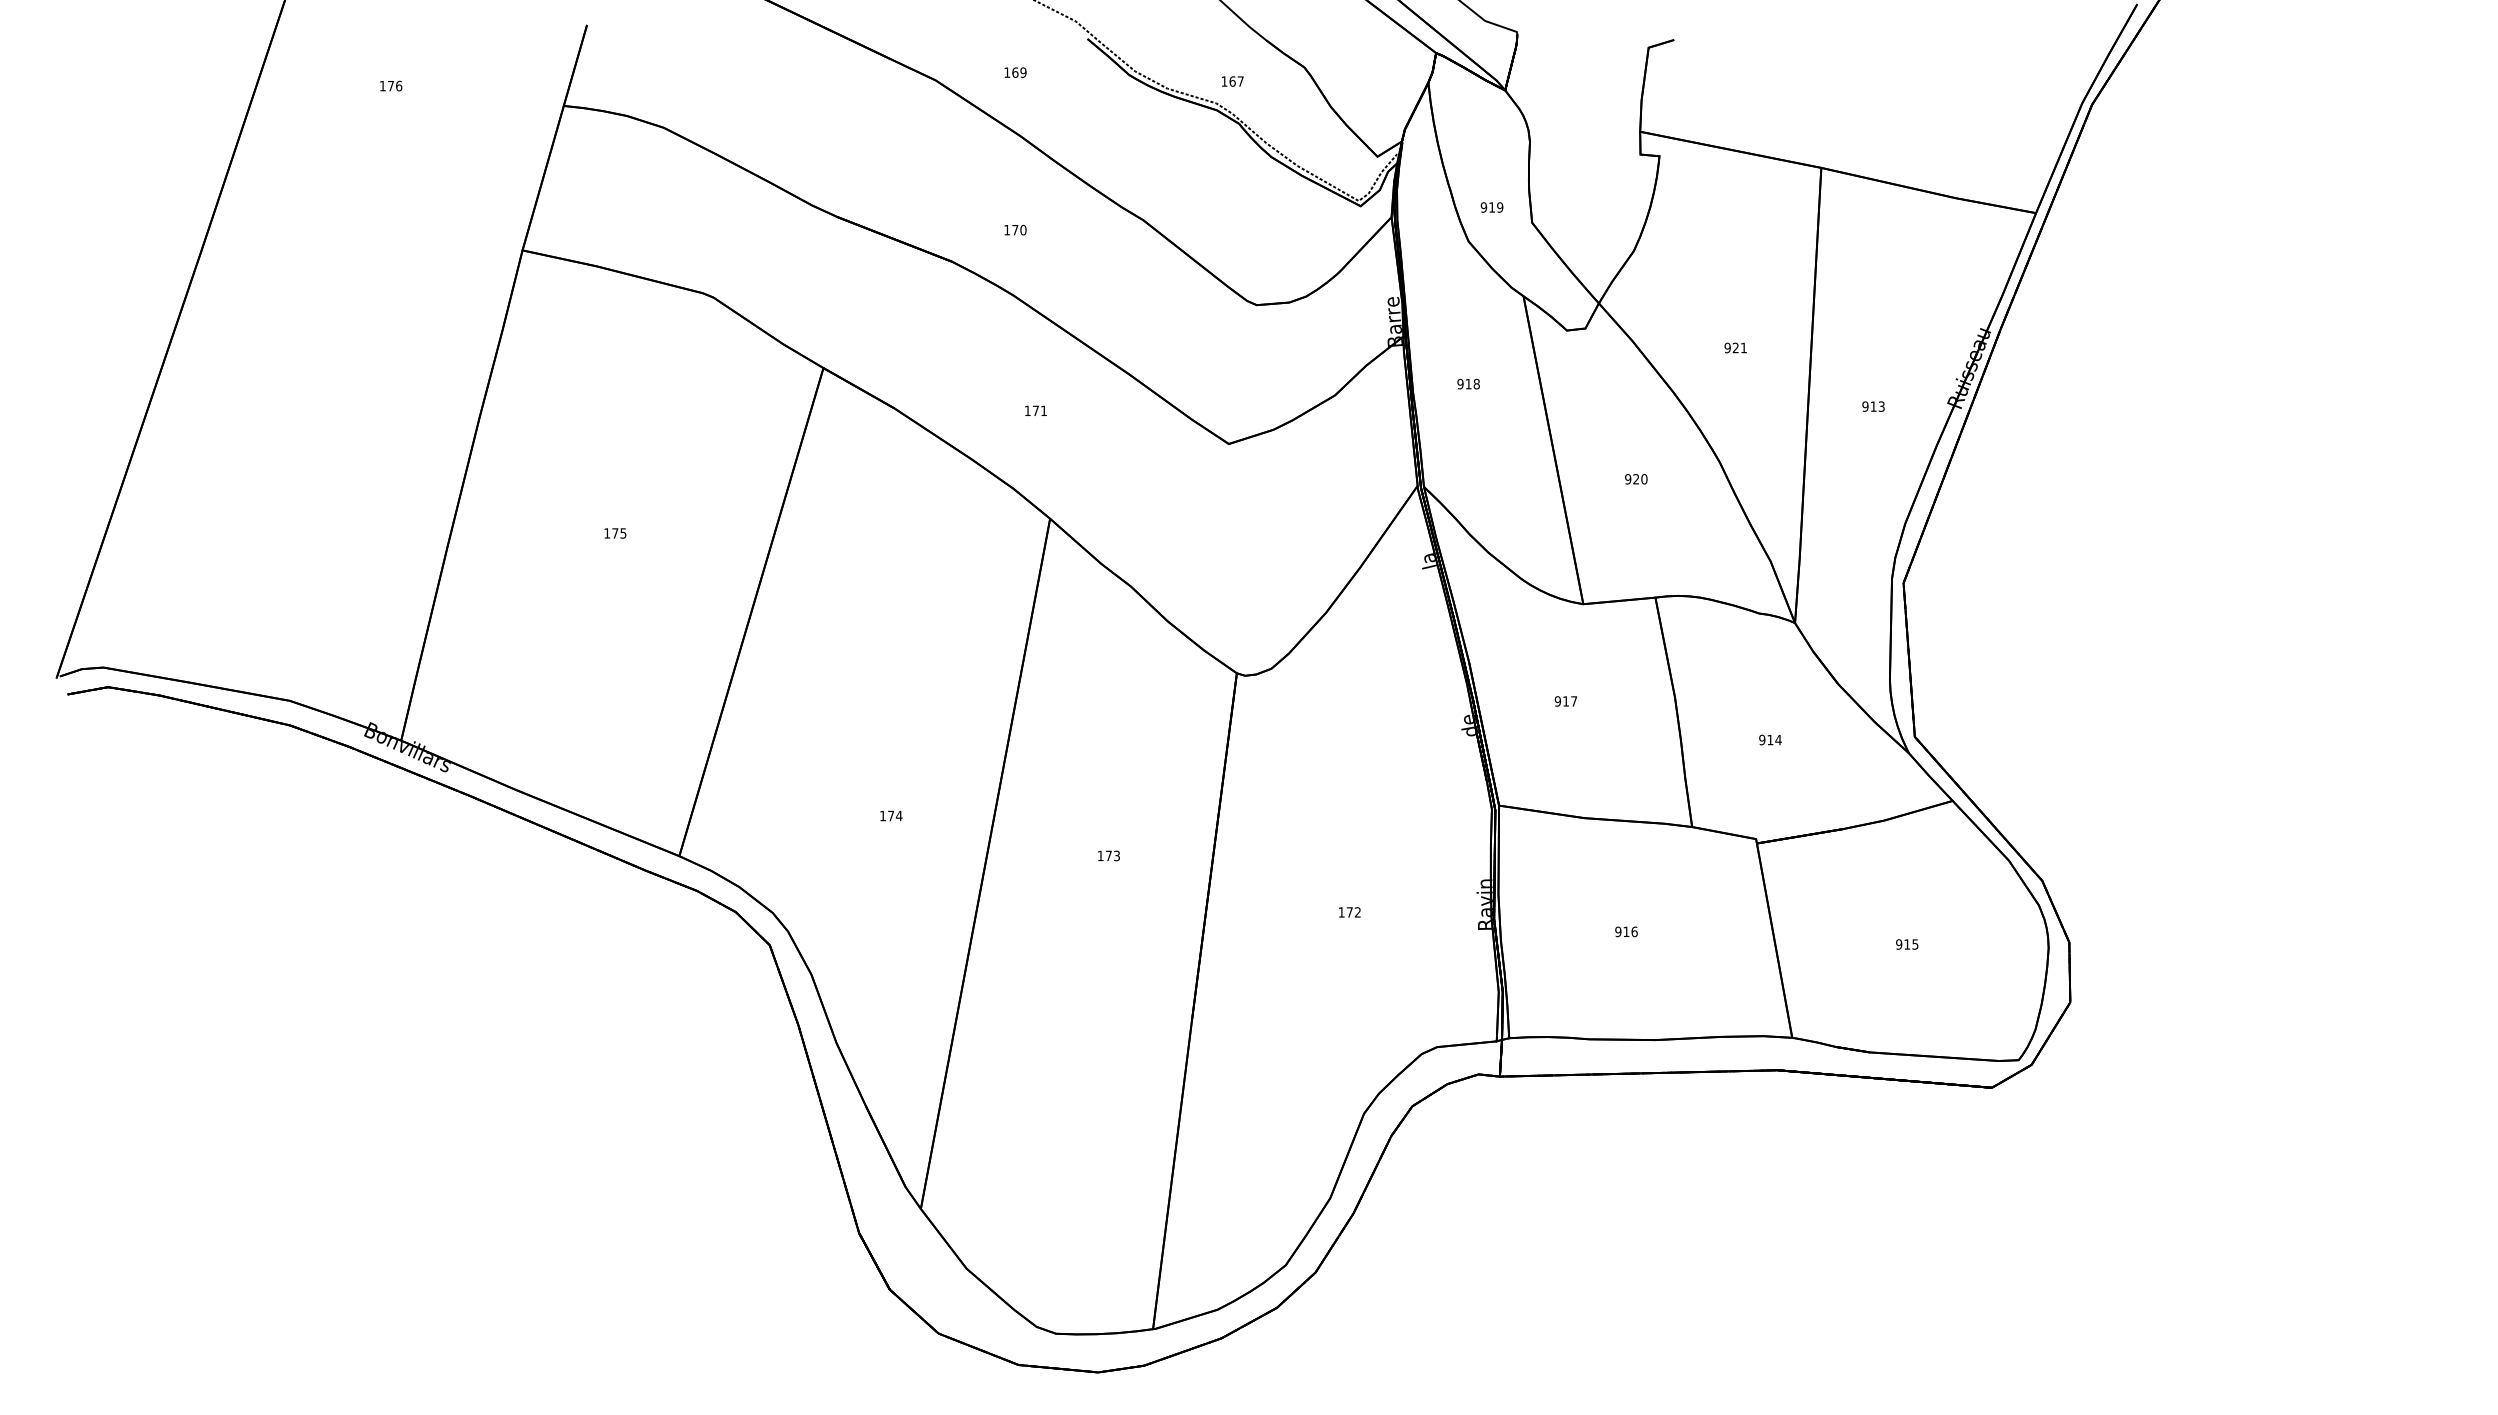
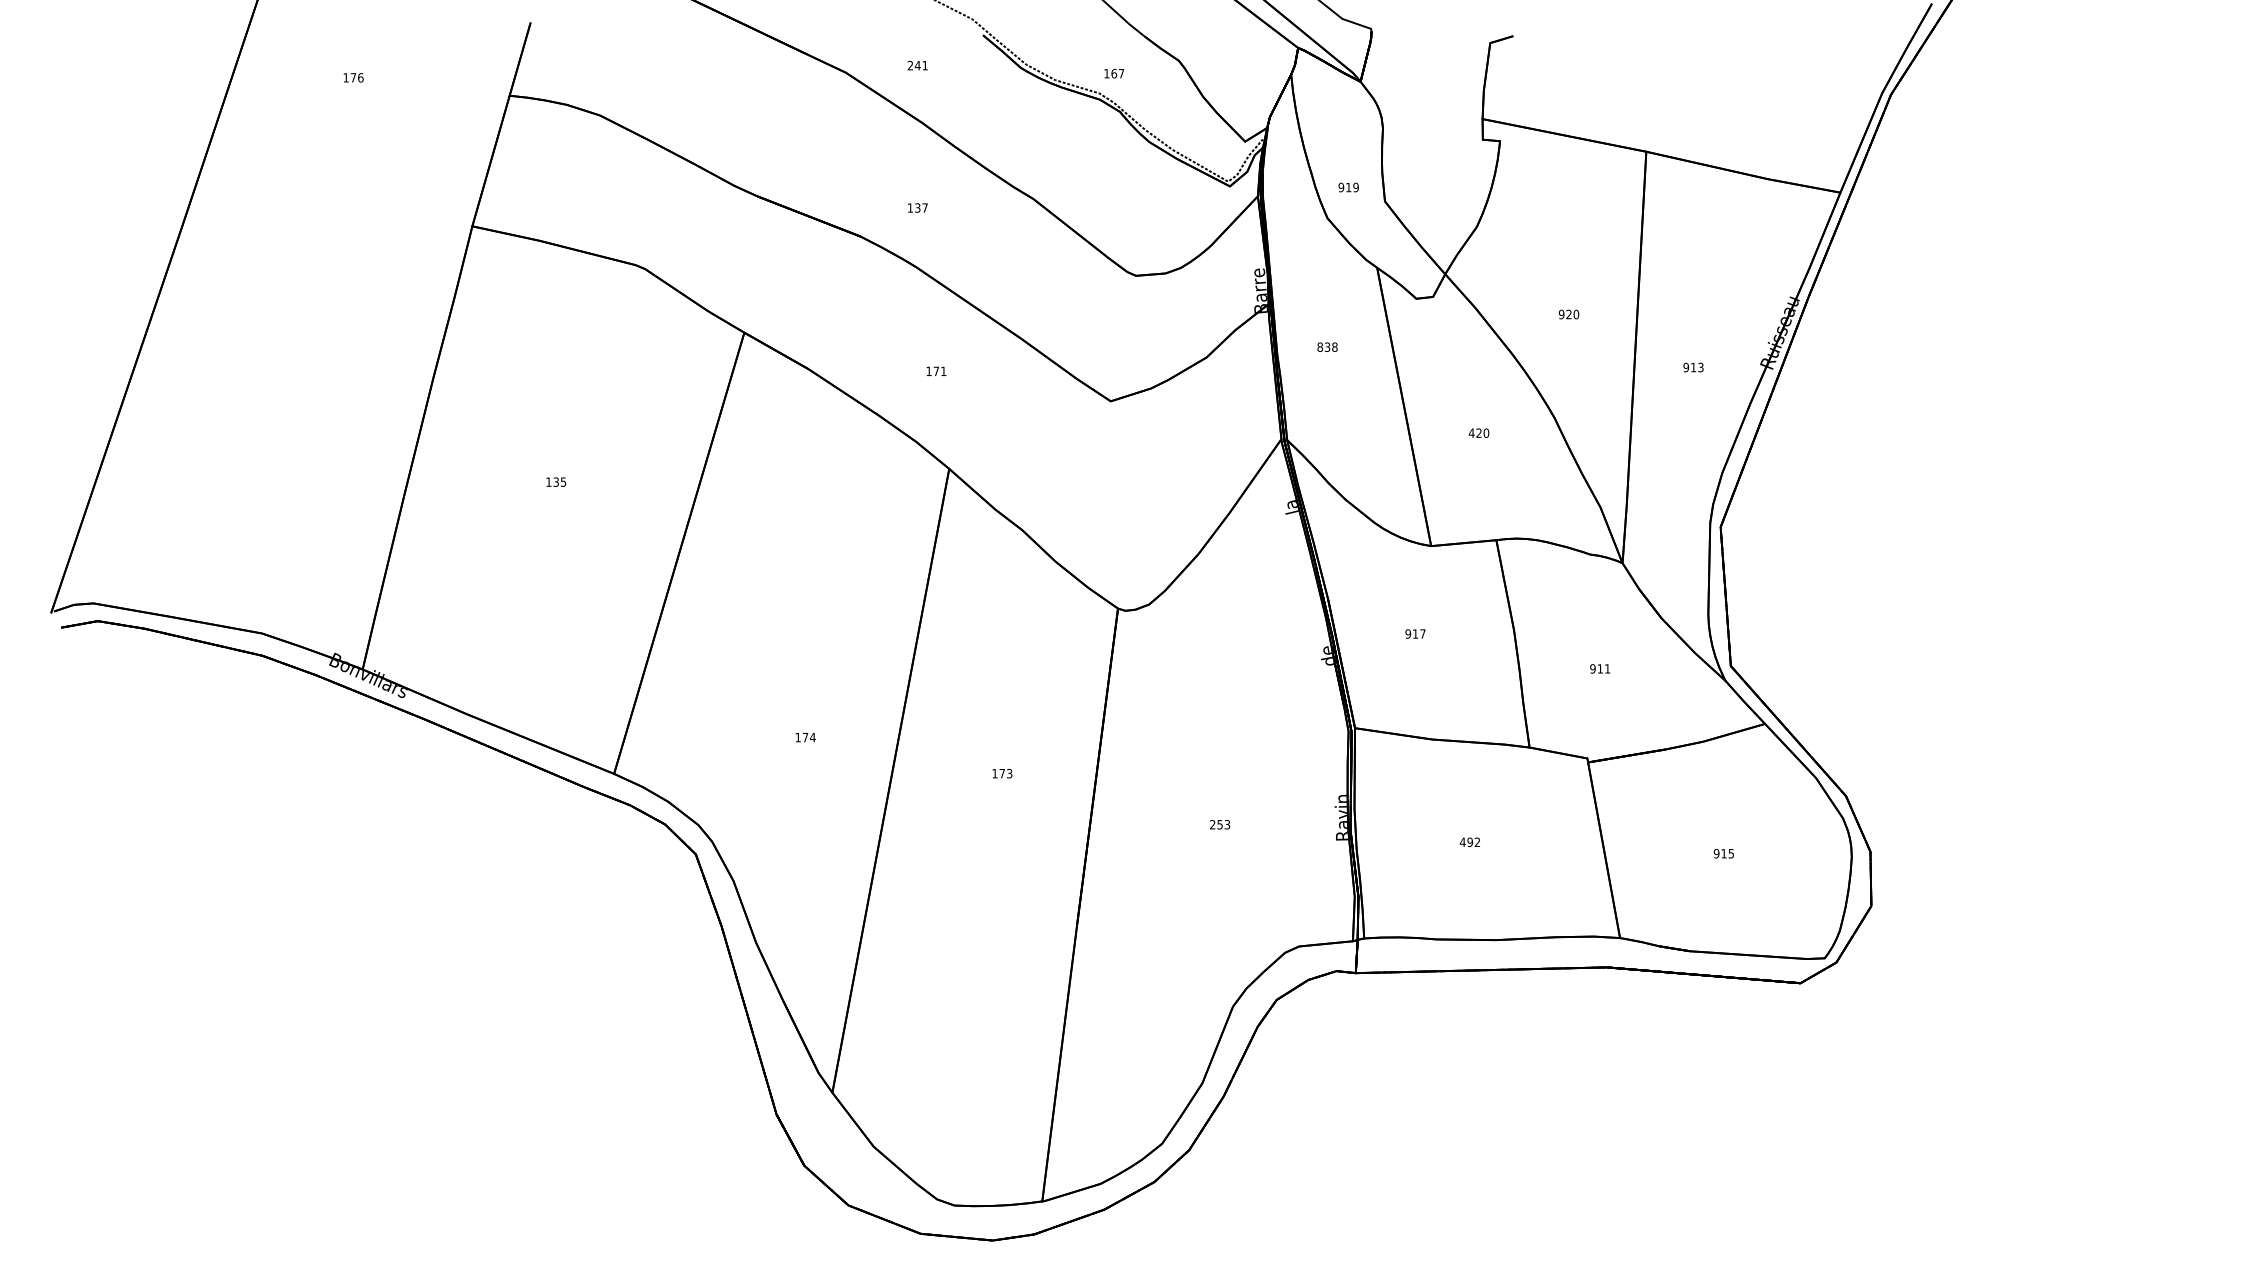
text: (1015, 72) -> (917, 65), 169 -> 241
text: (1019, 229) -> (921, 207), 170 -> 137
text: (1743, 347) -> (1575, 314), 921 -> 920
text: (1464, 383) -> (1323, 346), 918 -> 838
text: (1627, 479) -> (1471, 433), 920 -> 420
text: (615, 533) -> (556, 482), 175 -> 135
text: (1778, 739) -> (1607, 668), 914 -> 911
text: (1349, 912) -> (1219, 824), 172 -> 253
text: (1626, 931) -> (1470, 841), 916 -> 492

